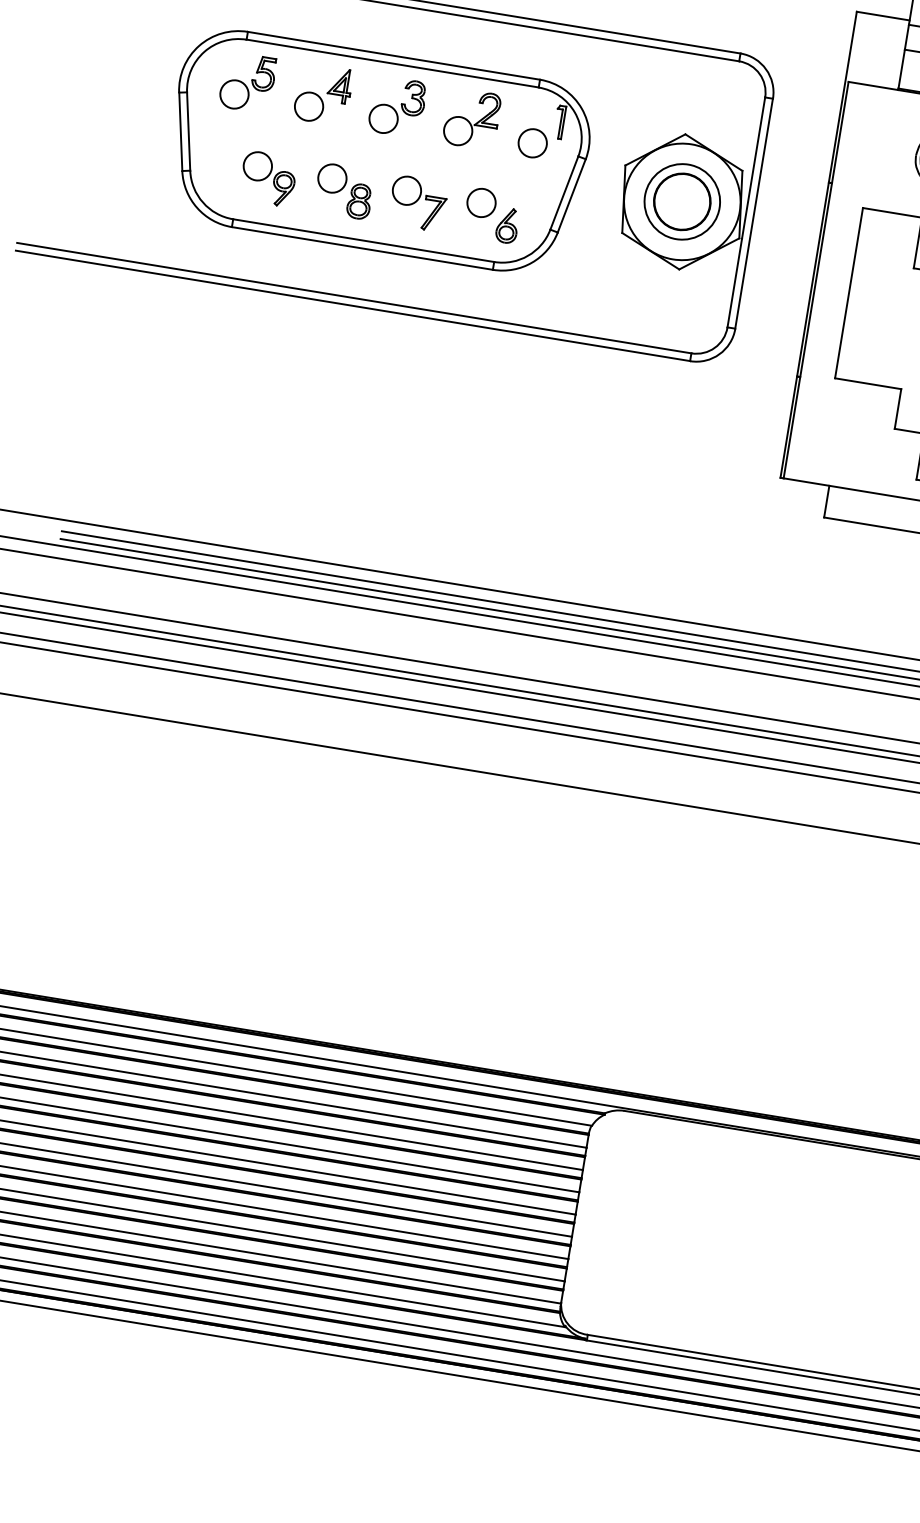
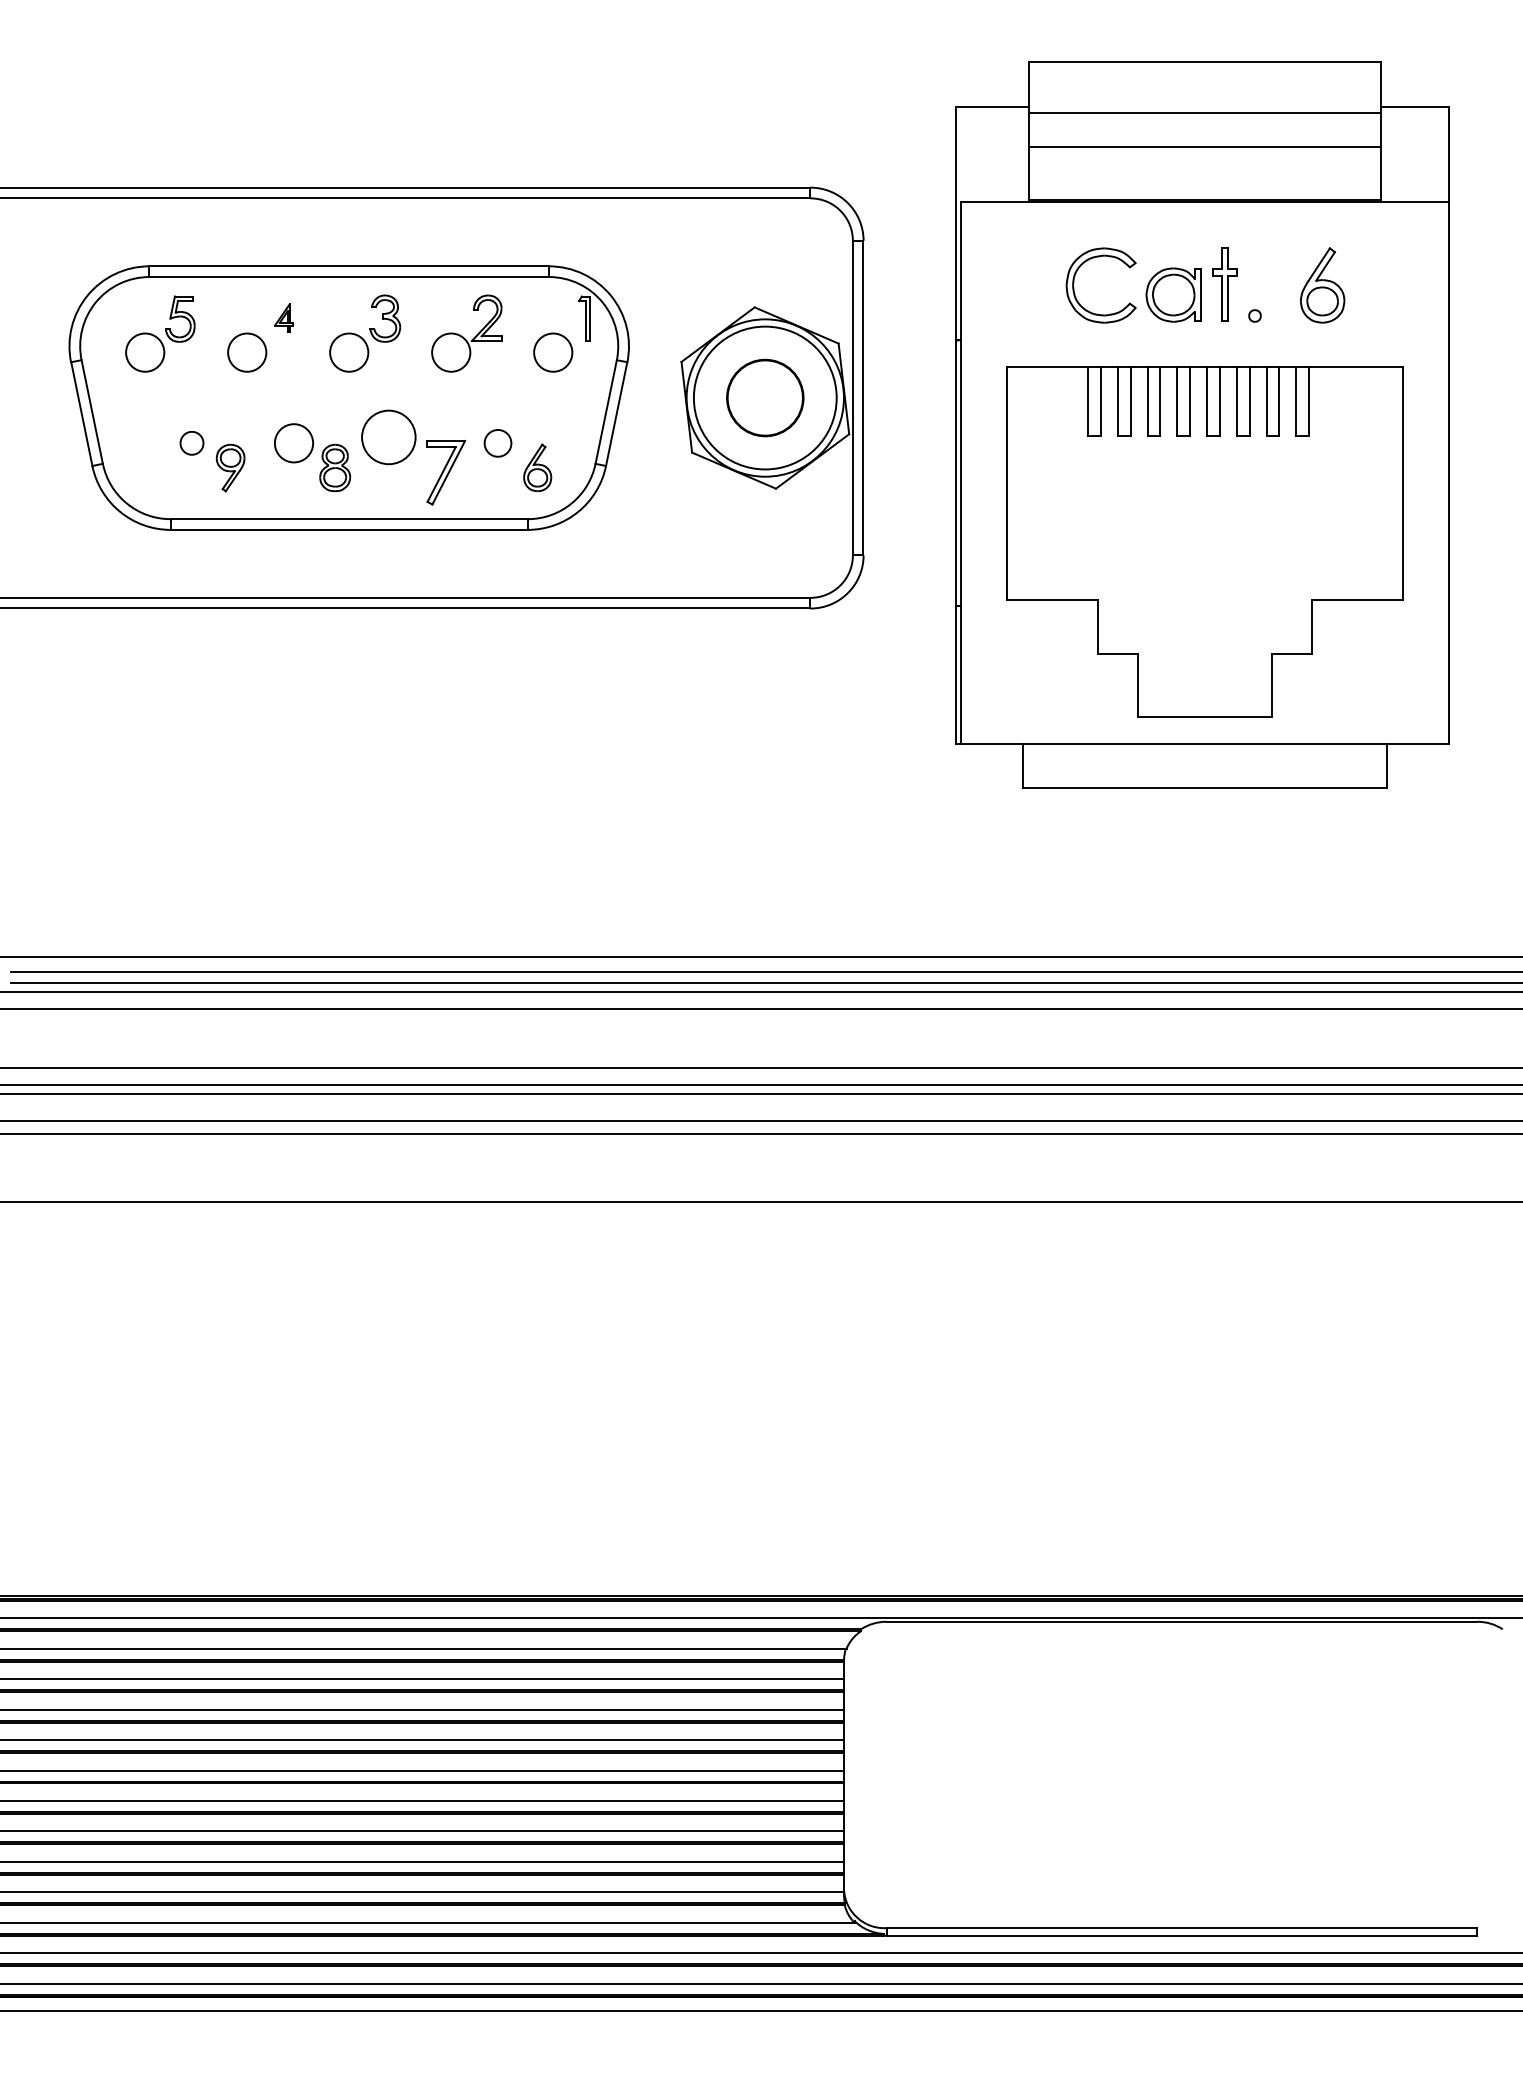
part: (339, 85) -> (283, 317), size x0.6
circle: (257, 166) -> (191, 443), size x0.6
circle: (682, 202) -> (765, 398), size x1.4
part: (418, 203) -> (413, 457), size x1.4
circle: (481, 203) -> (497, 443), size x0.7

